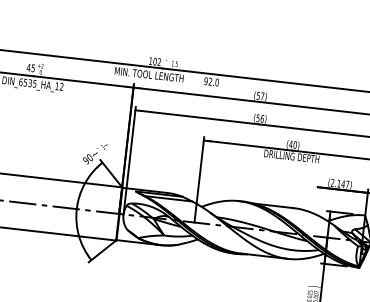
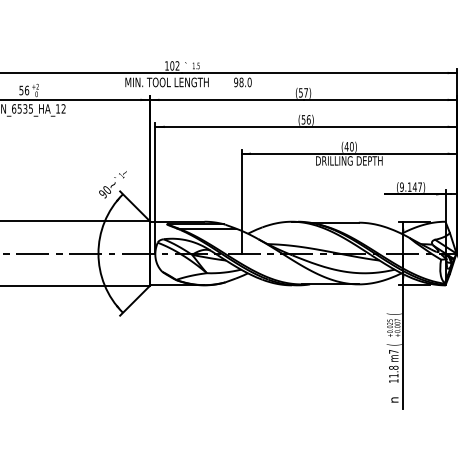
text: (31, 68) -> (24, 90), 45 -> 56
text: (210, 81) -> (241, 82), 92.0 -> 98.0
text: (332, 182) -> (401, 186), (2.147) -> (9.147)
text: (313, 286) -> (393, 313), ) -> (

